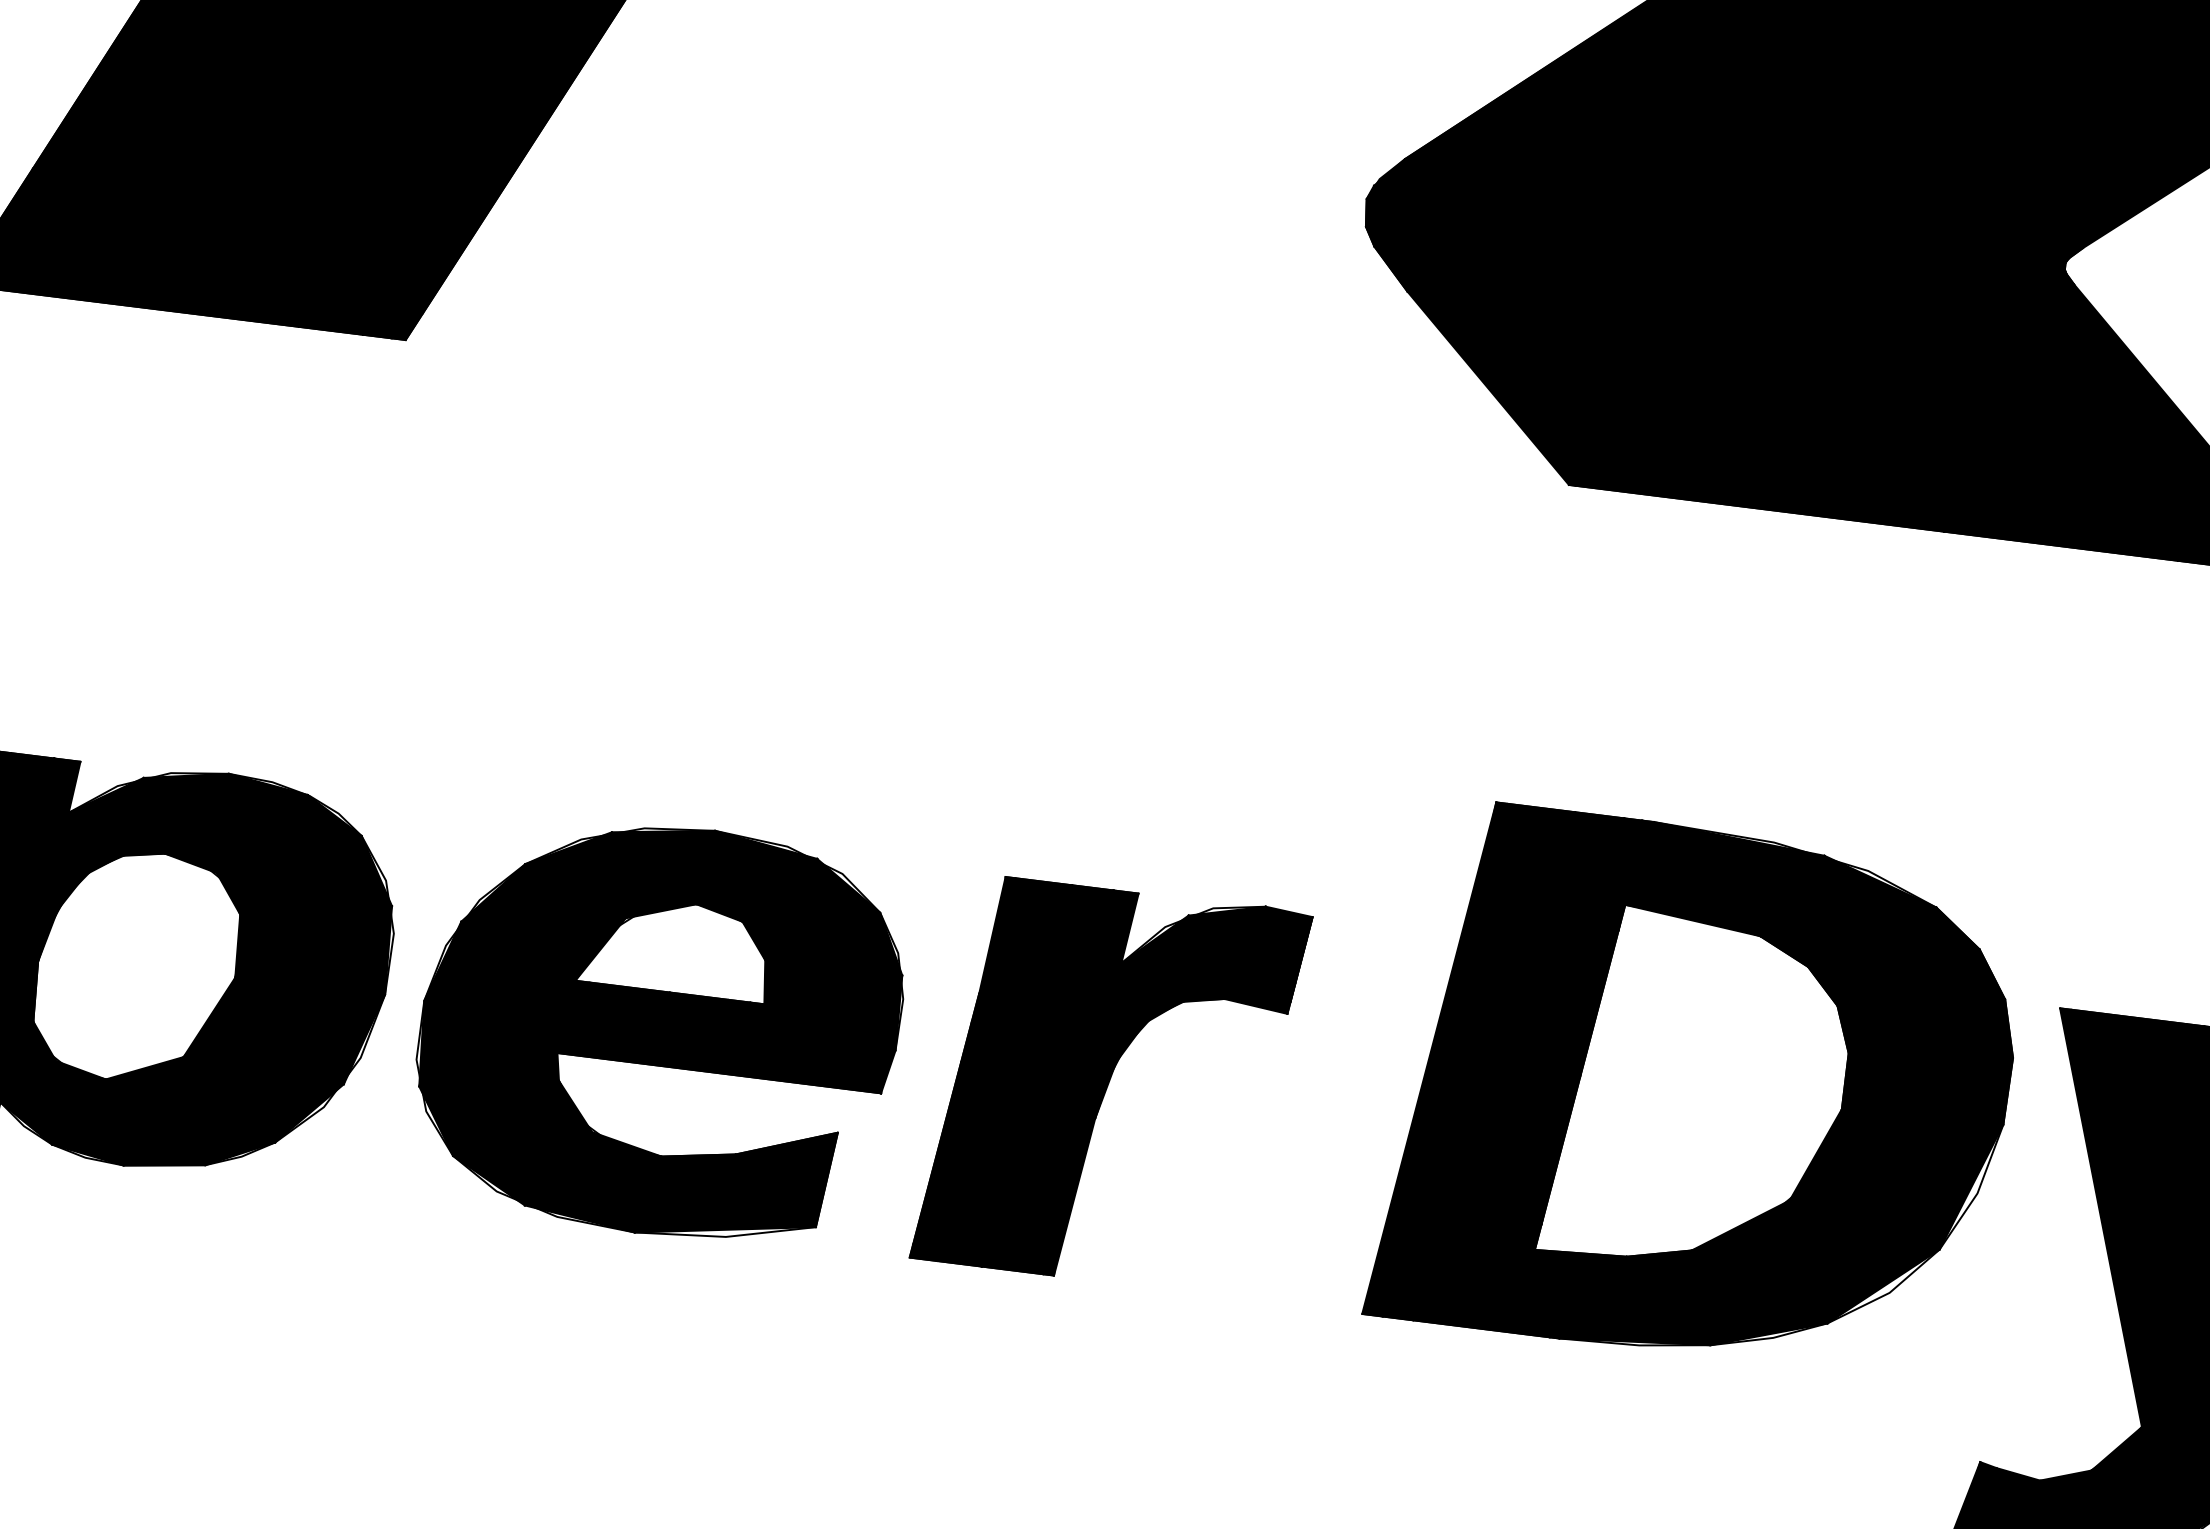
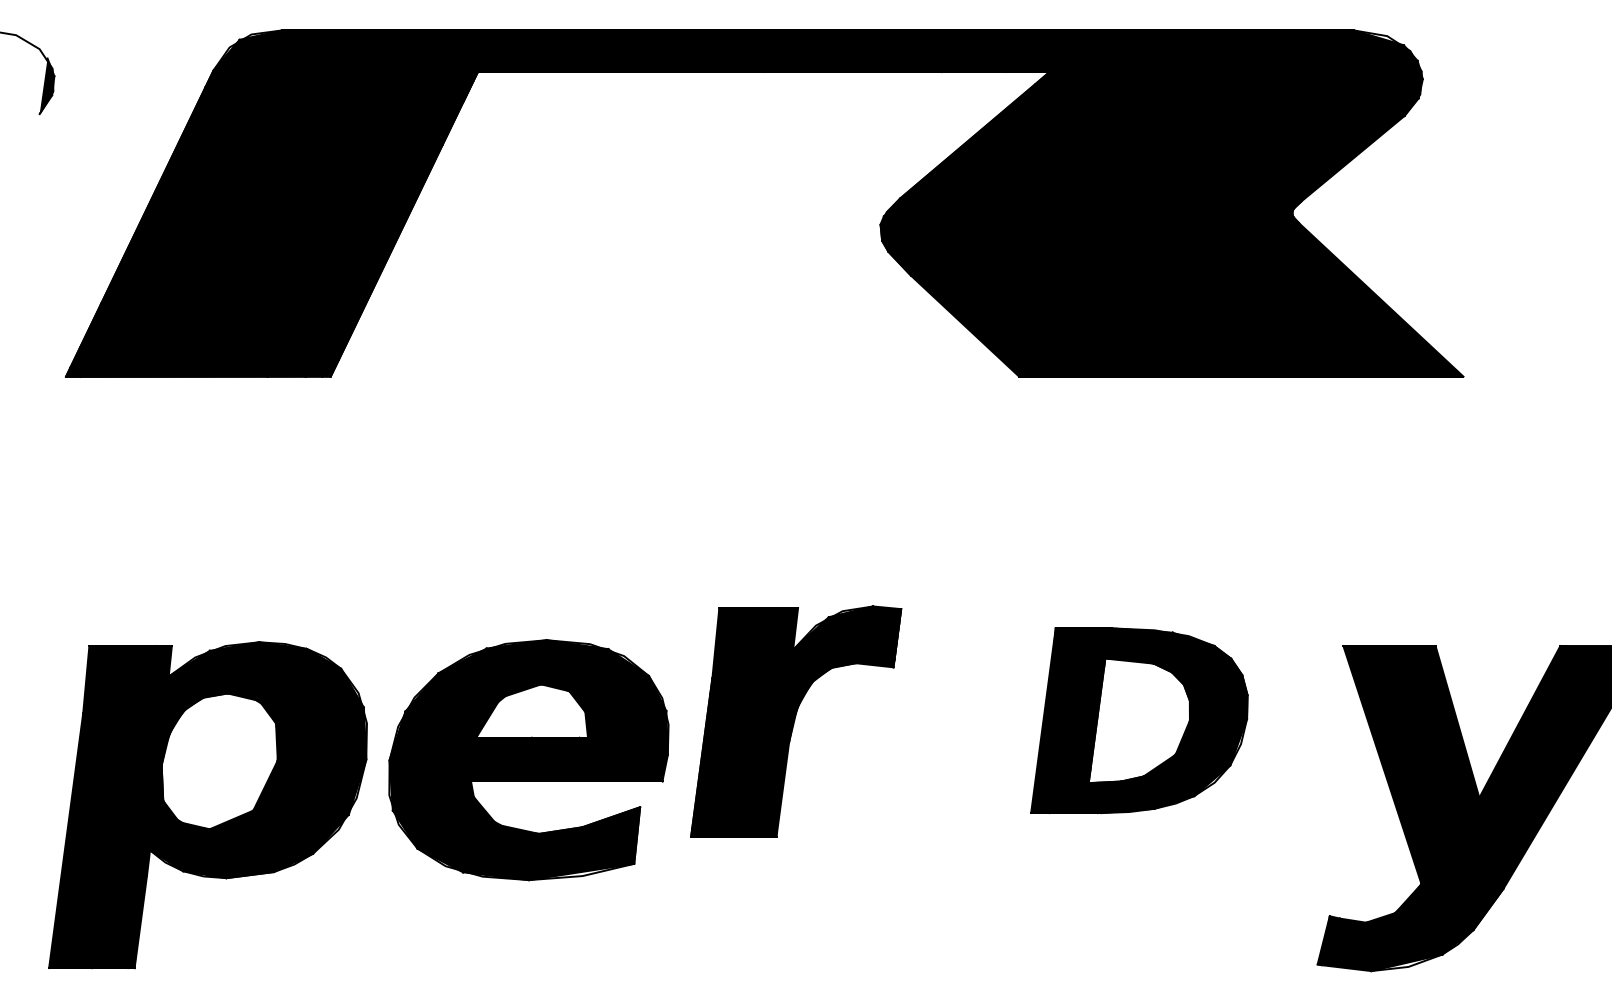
part: (1112, 1084) -> (796, 721), moved
part: (1699, 1091) -> (1139, 720), size x0.6

